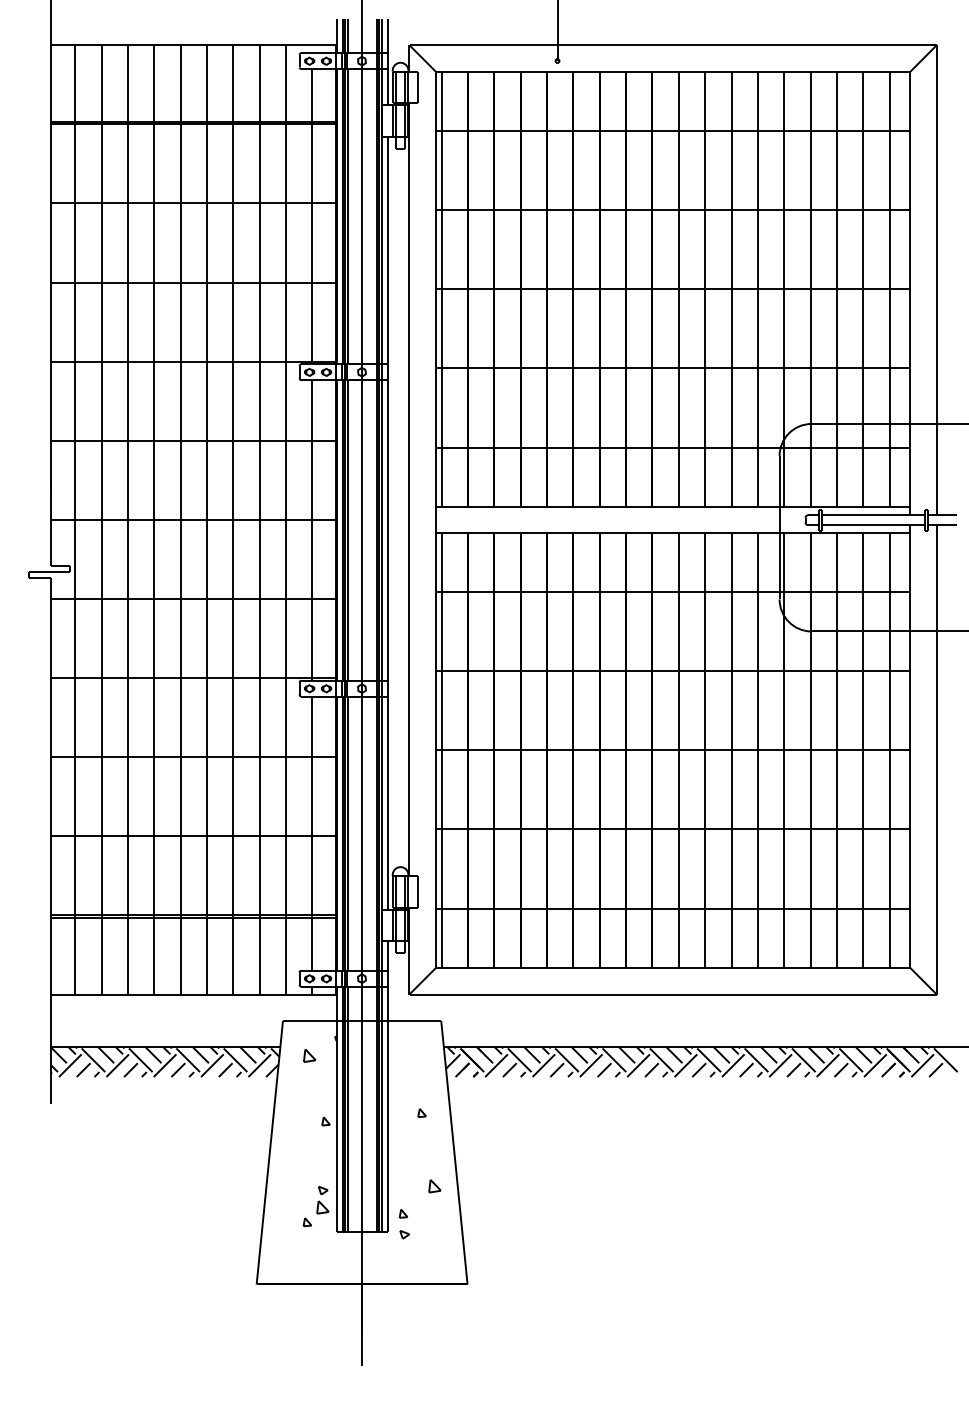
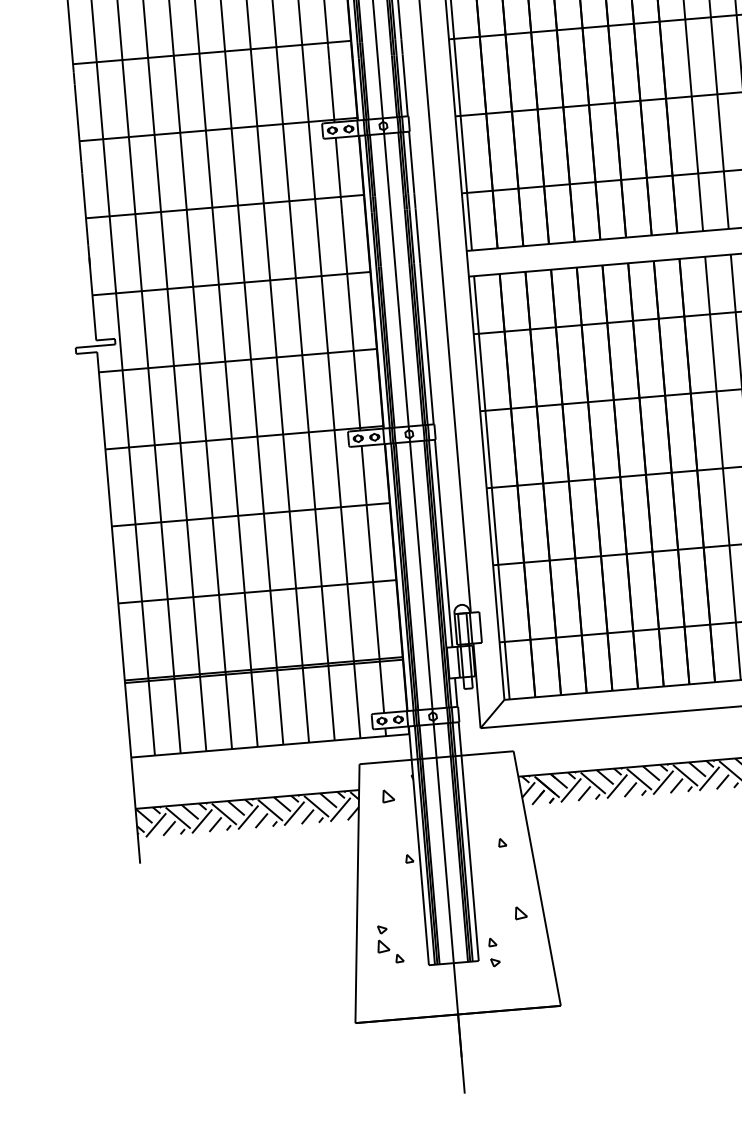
part: (322, 1200) -> (382, 939), moved

